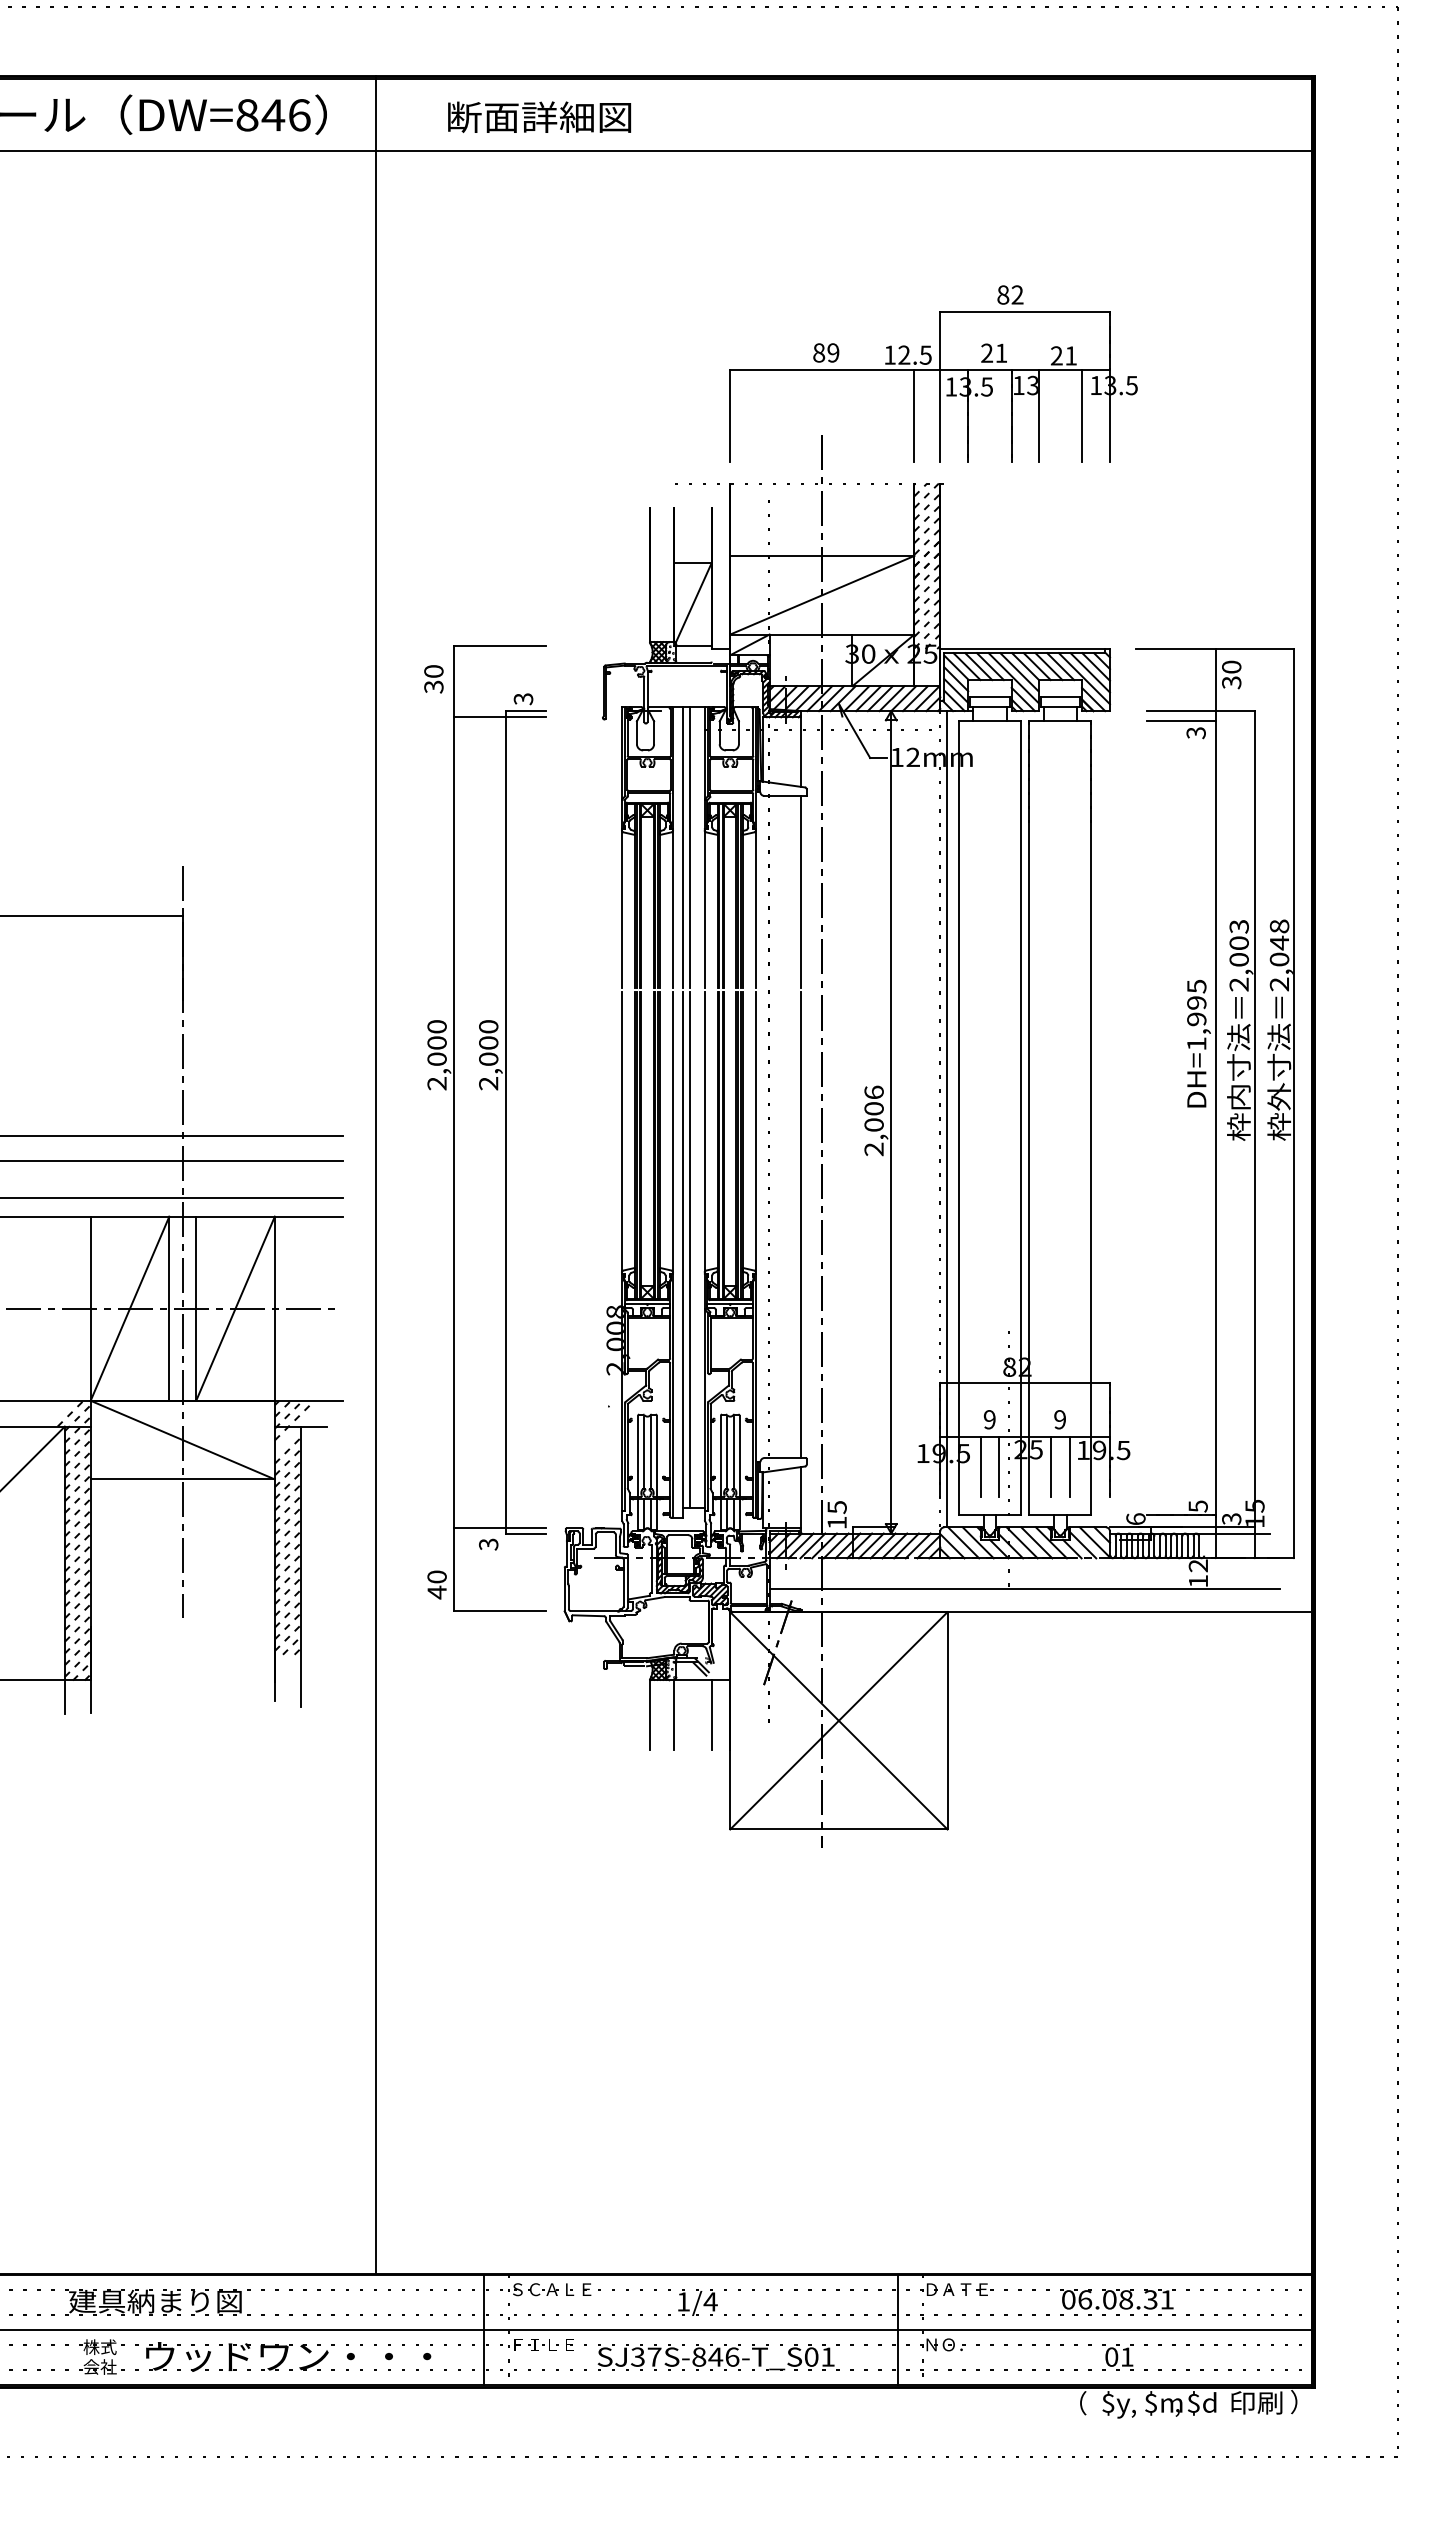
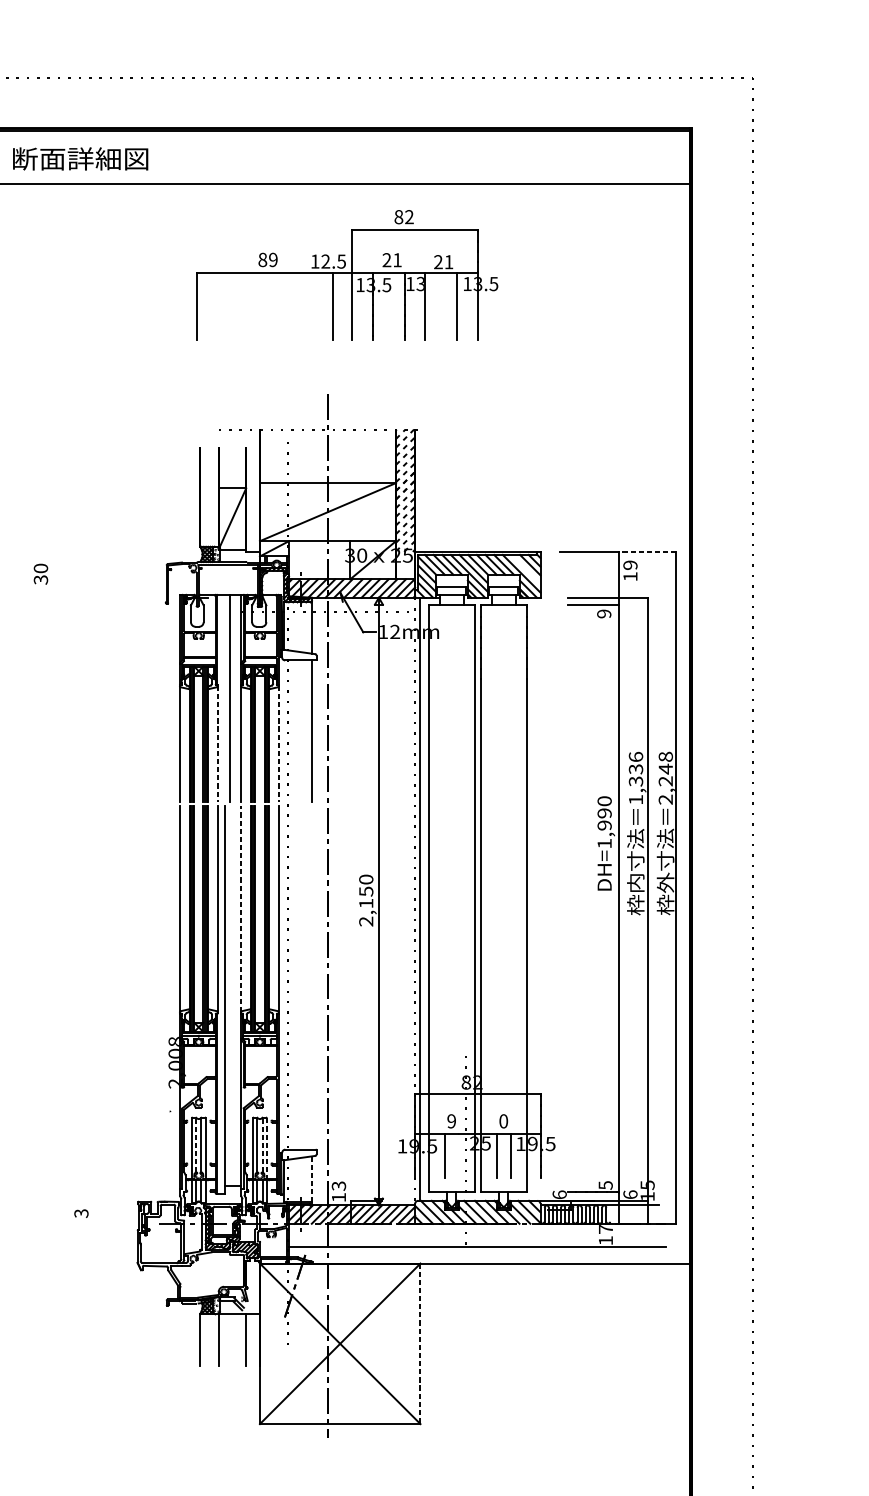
text: (539, 116) -> (80, 158), moved
part: (933, 373) -> (347, 275), moved
line: (1254, 649) -> (647, 552), solid -> dashed
line: (1089, 672) -> (525, 569), removed
text: (1231, 674) -> (630, 570), 30 -> 19
text: (1195, 733) -> (603, 614), 3 -> 9
line: (682, 847) -> (224, 698), removed
line: (673, 909) -> (218, 744), solid -> dashed
line: (755, 909) -> (278, 744), solid -> dashed
text: (1238, 955) -> (635, 778), 2,003 -> 1,336
text: (1279, 959) -> (665, 781), 2,048 -> 2,248
text: (1196, 986) -> (604, 801), DH=1,995 -> DH=1,990
text: (873, 1108) -> (365, 891), 2,006 -> 2,150
part: (486, 1128) -> (79, 906), removed
line: (704, 1131) -> (240, 908), solid -> dashed
line: (800, 1225) -> (311, 977), removed
line: (689, 1249) -> (229, 995), removed
text: (1060, 1419) -> (503, 1121), 9 -> 0
line: (643, 1452) -> (195, 1145), solid -> dashed
line: (733, 1452) -> (262, 1145), solid -> dashed
line: (739, 1456) -> (266, 1148), solid -> dashed
line: (999, 1466) -> (458, 1155), removed
line: (800, 1497) -> (311, 1178), solid -> dashed
text: (836, 1507) -> (338, 1186), 15 -> 13
text: (1231, 1519) -> (630, 1195), 3 -> 6
text: (1197, 1565) -> (605, 1229), 12 -> 17
line: (947, 1720) -> (420, 1343), solid -> dashed

